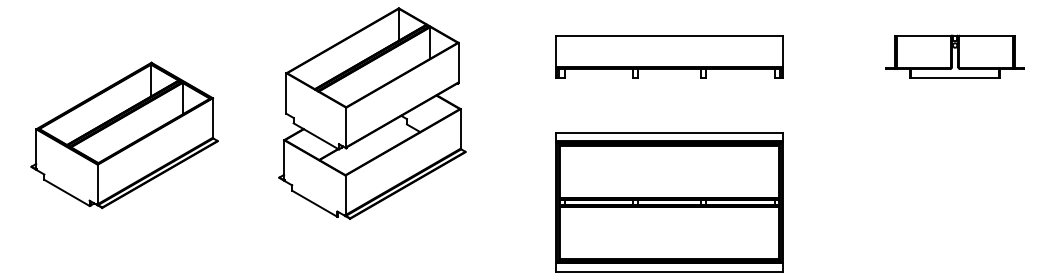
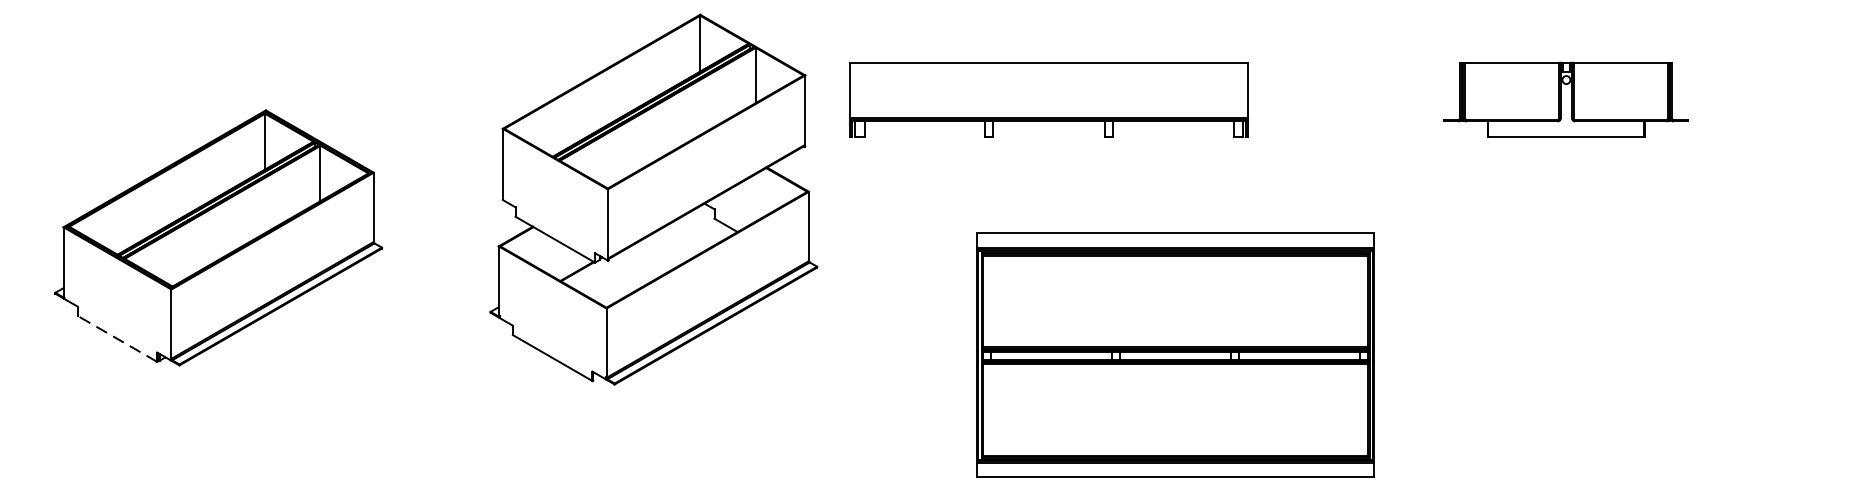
part: (669, 56) -> (1049, 99), moved
part: (954, 56) -> (1565, 99), moved
line: (66, 192) -> (116, 338), solid -> dashed

